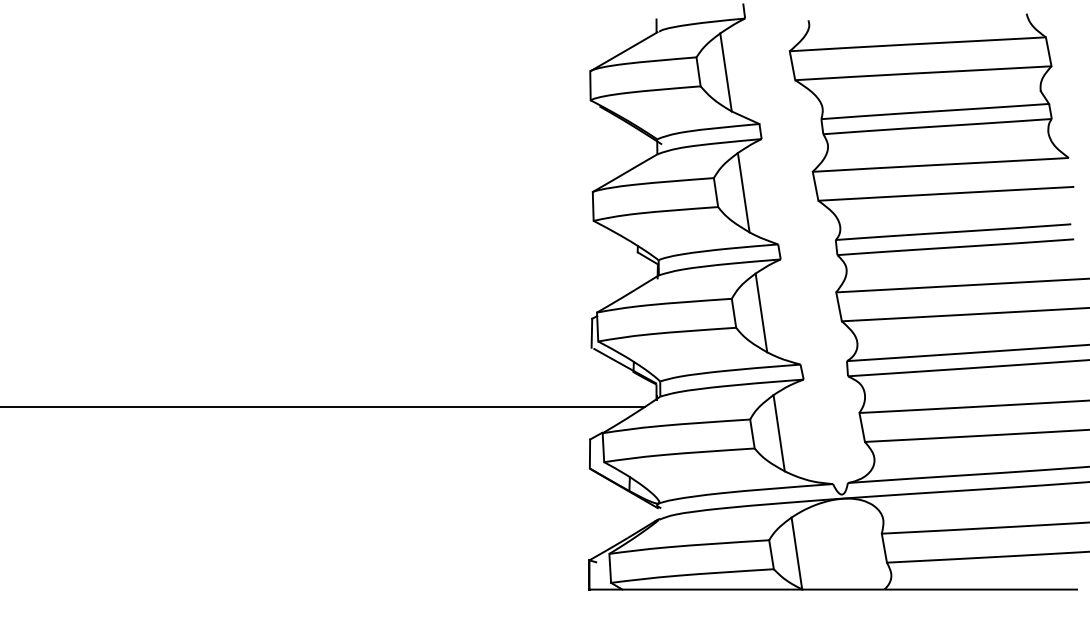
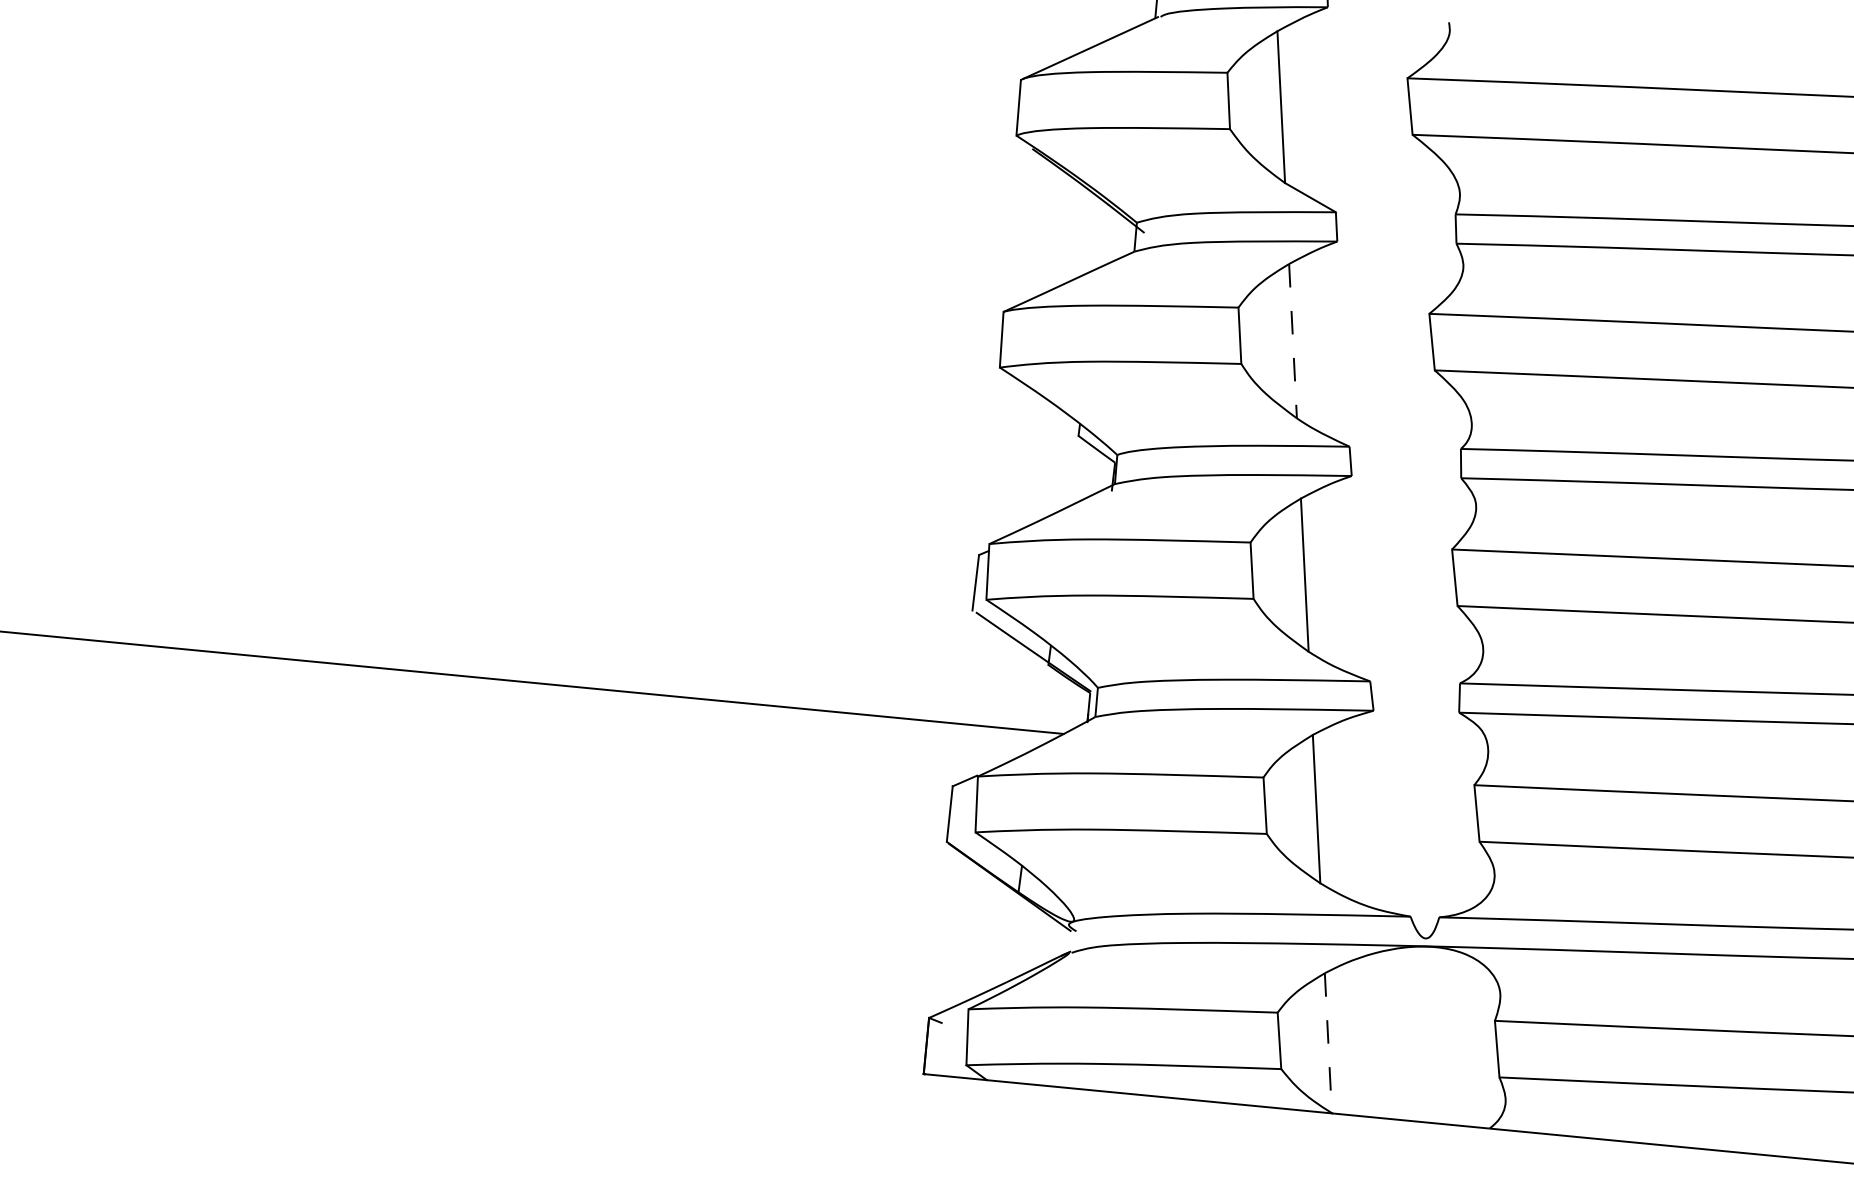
line: (743, 193) -> (1292, 342), solid -> dashed
line: (796, 553) -> (1327, 1043), solid -> dashed

